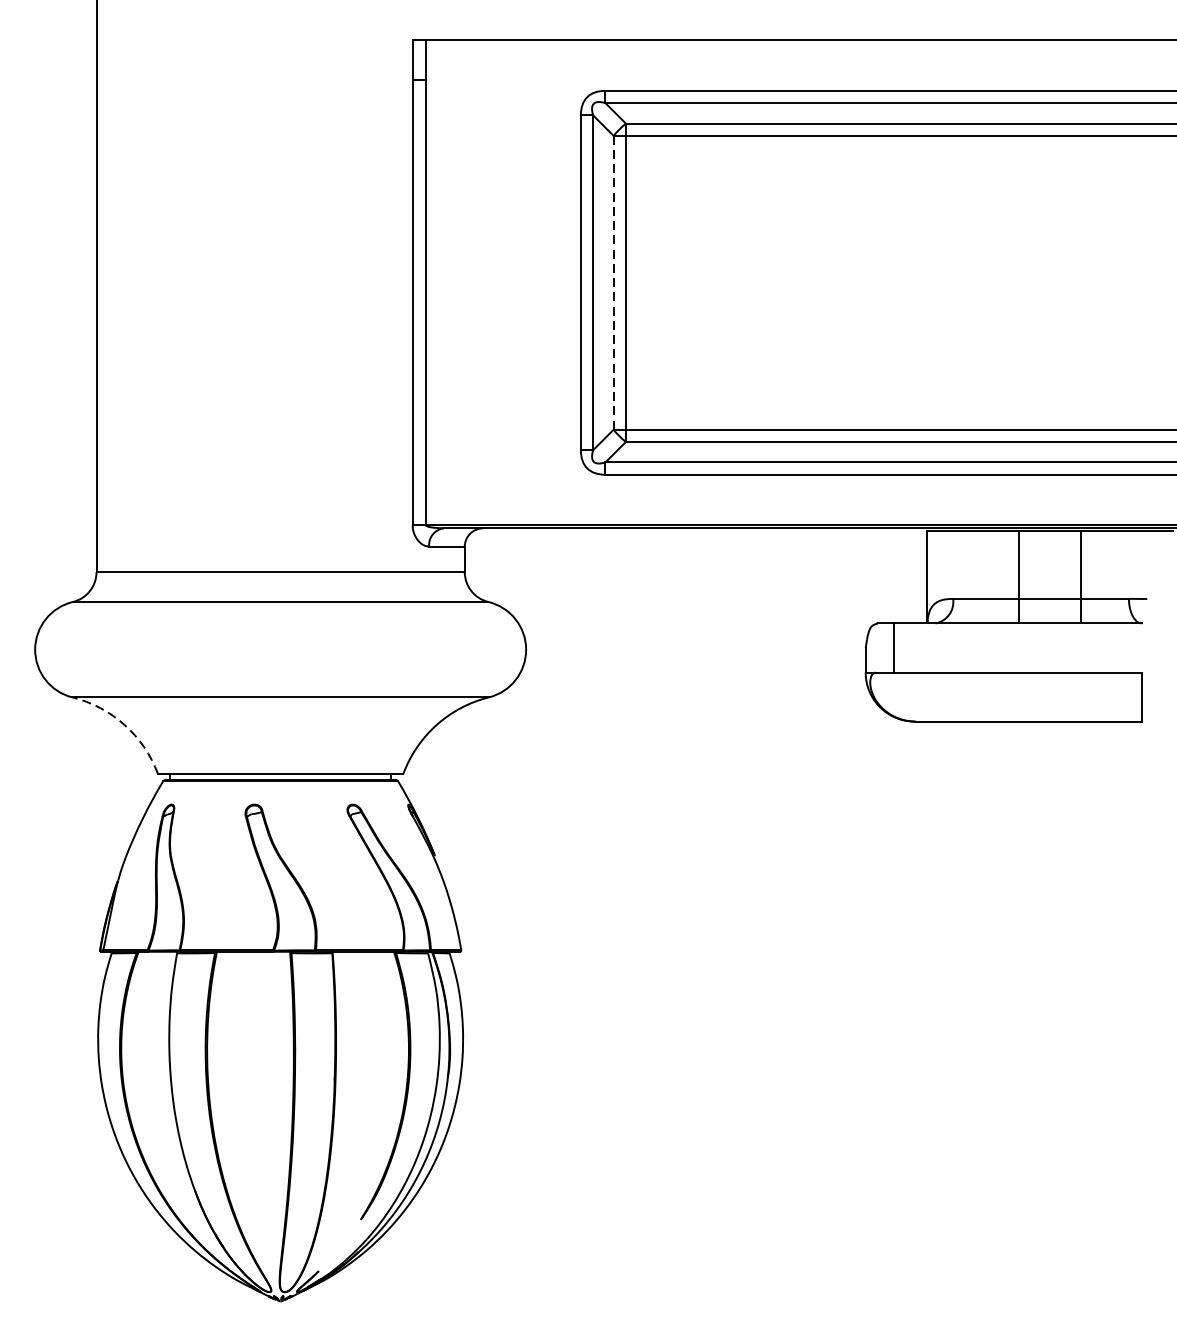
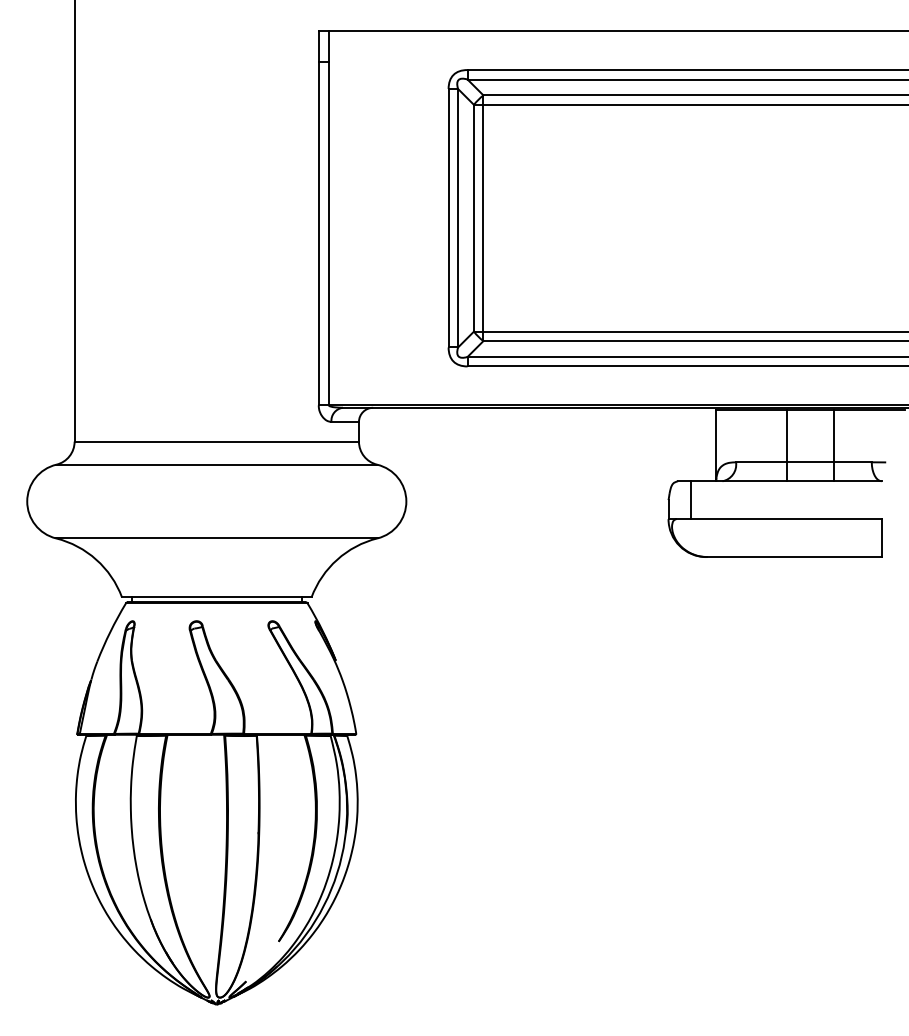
line: (613, 281) -> (473, 217), dashed -> solid
arc: (124, 724) -> (96, 559), dashed -> solid

